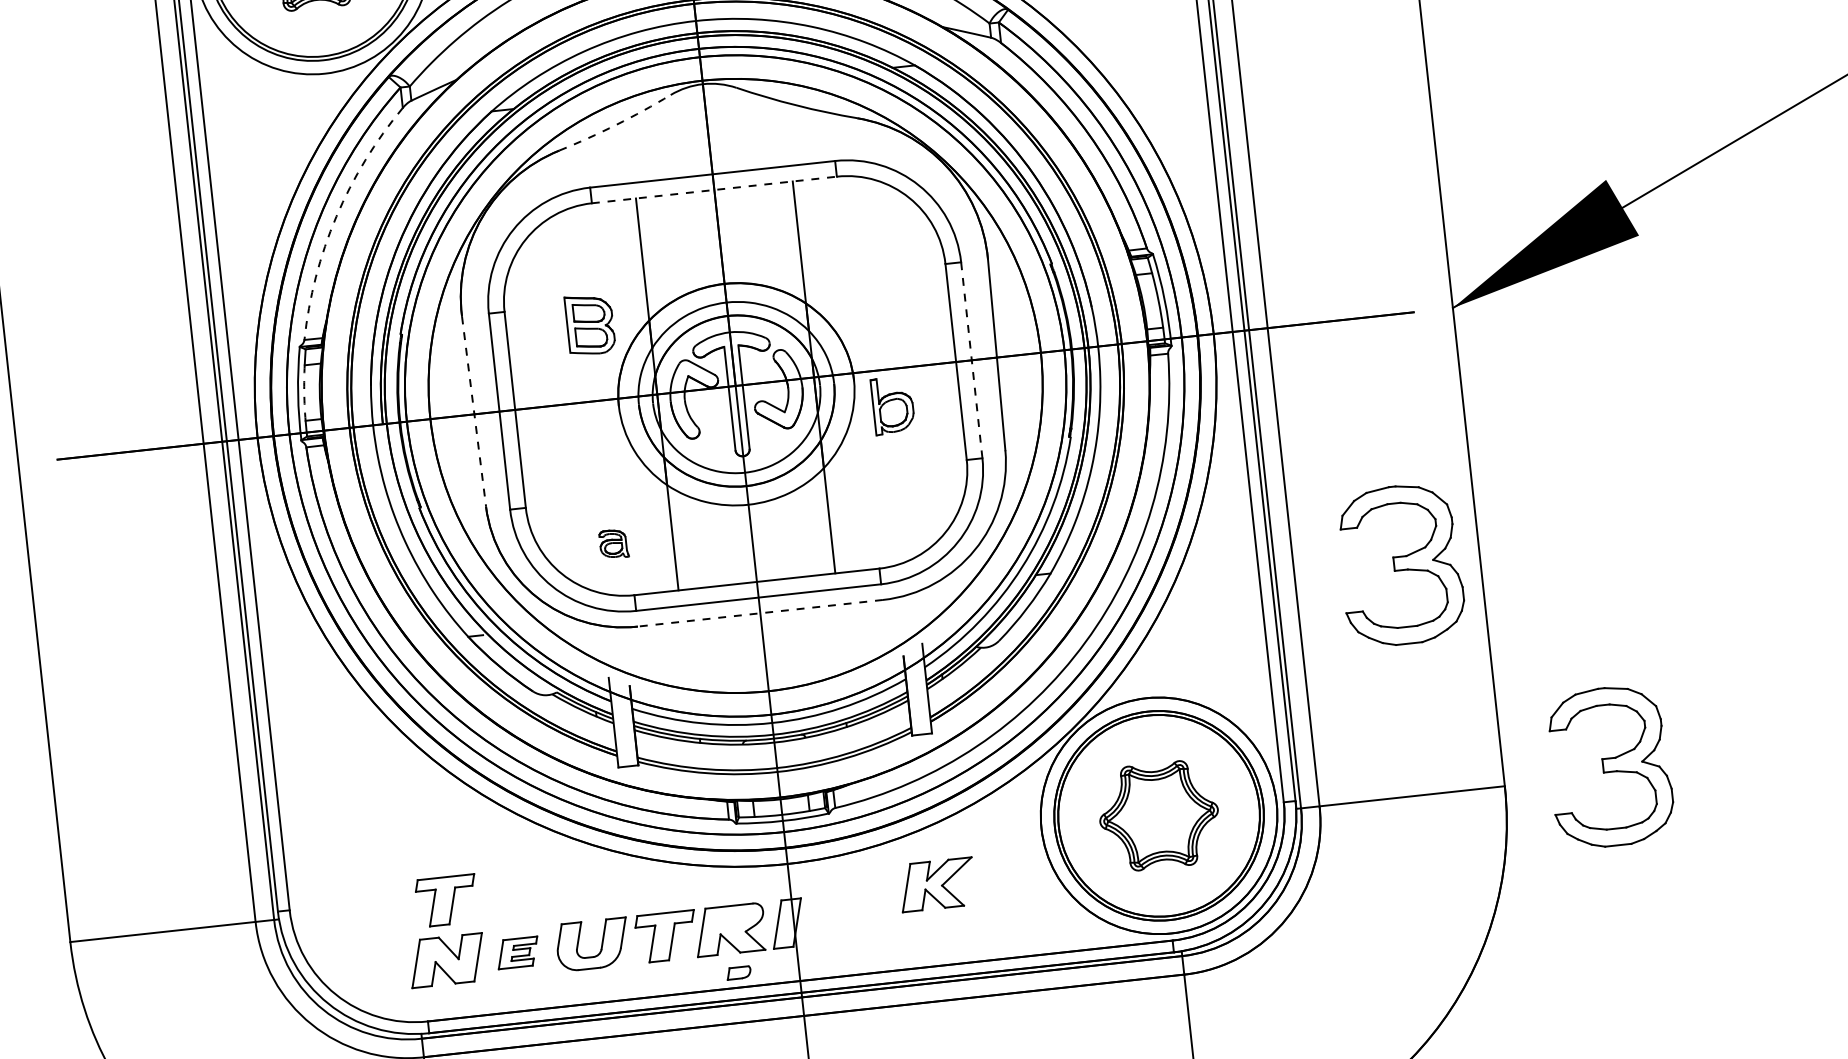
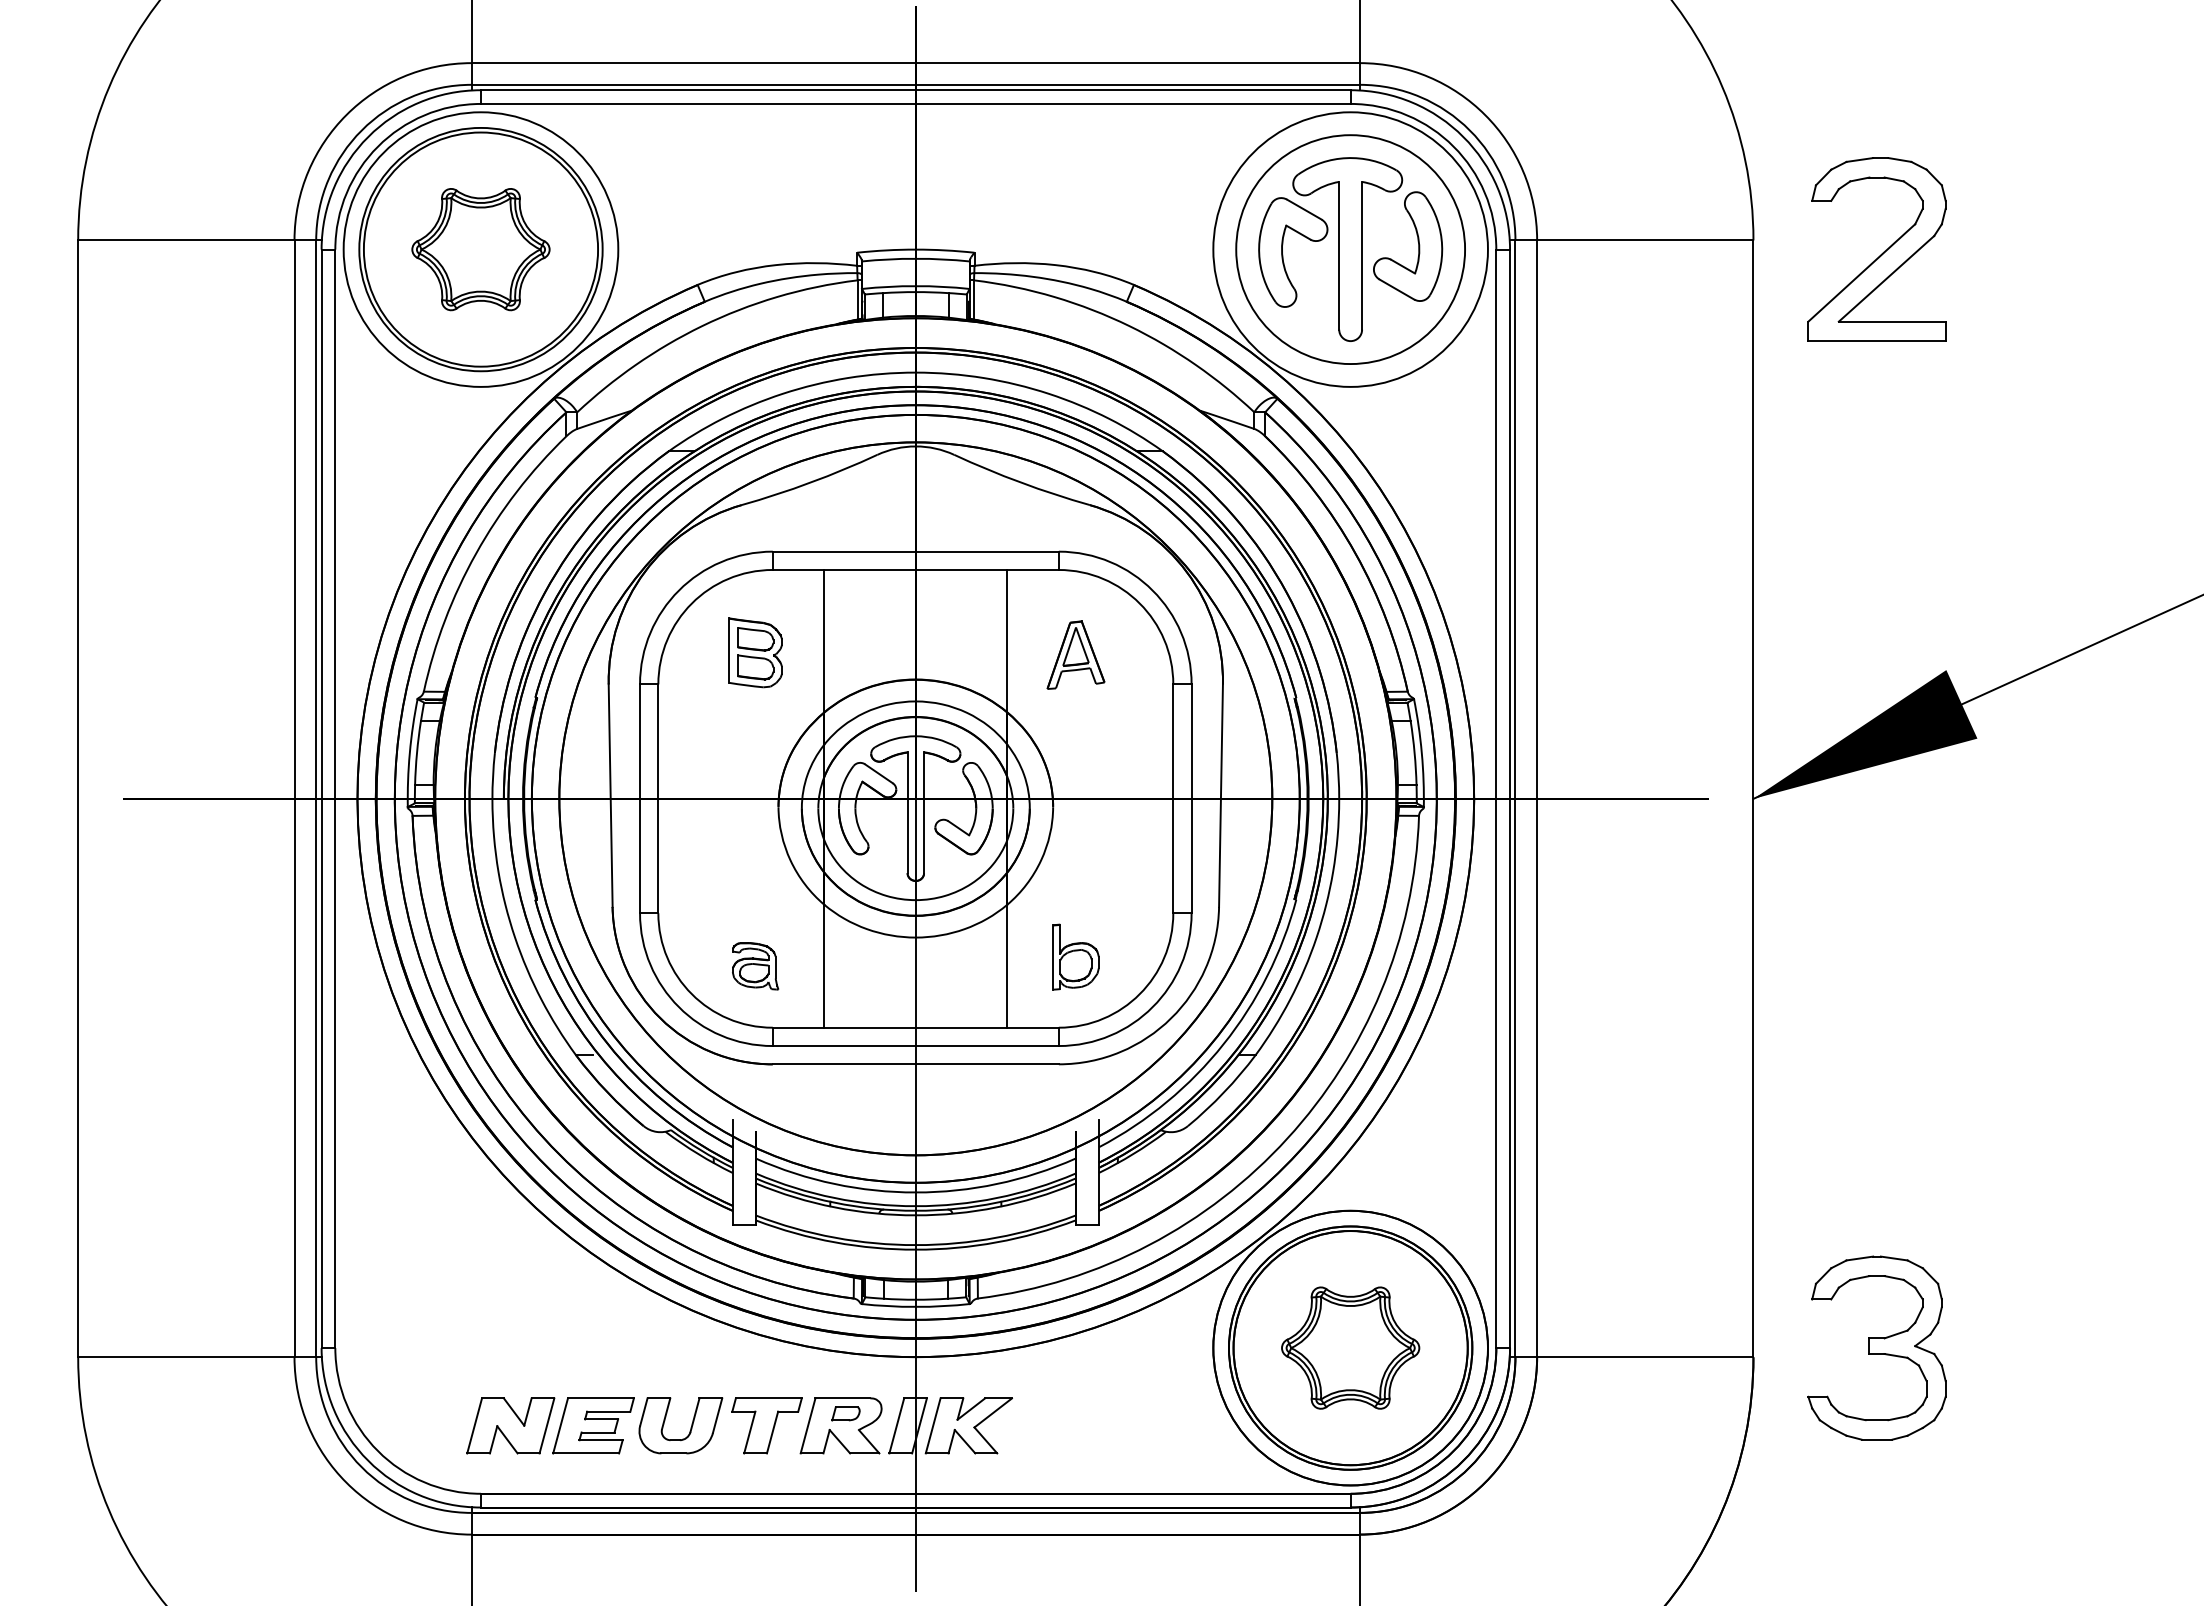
arc: (616, 124) -> (810, 482), dashed -> solid
line: (714, 189) -> (916, 569), dashed -> solid
arc: (336, 216) -> (476, 553), dashed -> solid
part: (858, 247) -> (1075, 654), added
part: (590, 324) -> (755, 652), moved
line: (971, 360) -> (1191, 799), dashed -> solid
arc: (304, 393) -> (417, 753), dashed -> solid
part: (892, 405) -> (1075, 956), moved
line: (474, 412) -> (610, 796), dashed -> solid
part: (613, 544) -> (755, 966), size x1.43
part: (1400, 564) -> (1660, 1088), removed
line: (760, 613) -> (915, 1064), dashed -> solid
part: (936, 884) -> (968, 1425), moved
part: (446, 900) -> (517, 1356), removed
part: (517, 952) -> (593, 1425), size x1.67
part: (738, 972) -> (845, 1413), moved

